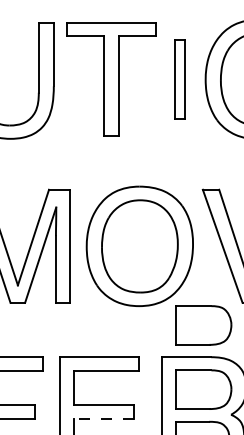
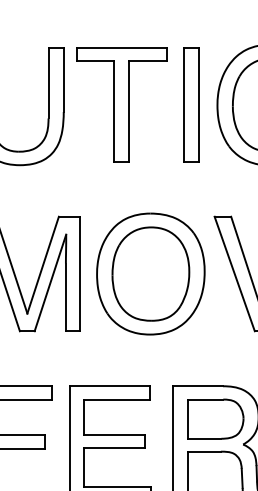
part: (180, 78) -> (191, 104), size x1.43
part: (203, 324) -> (215, 353), removed
line: (103, 418) -> (114, 448), dashed -> solid

